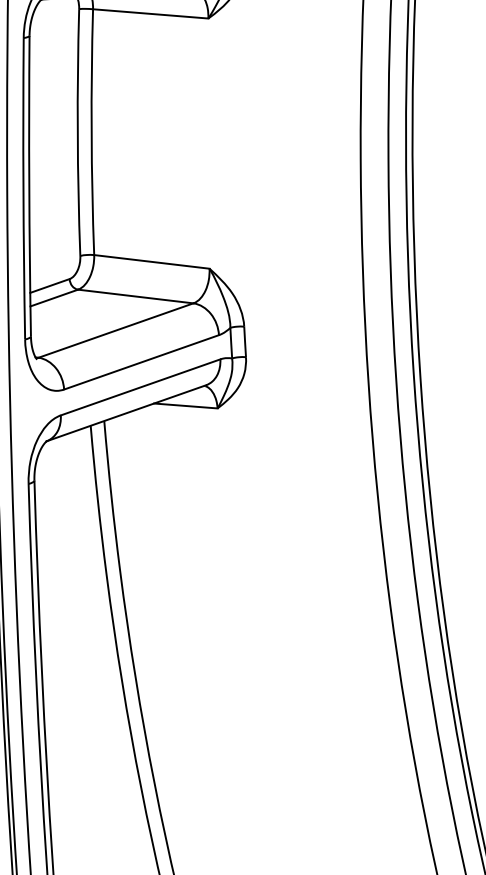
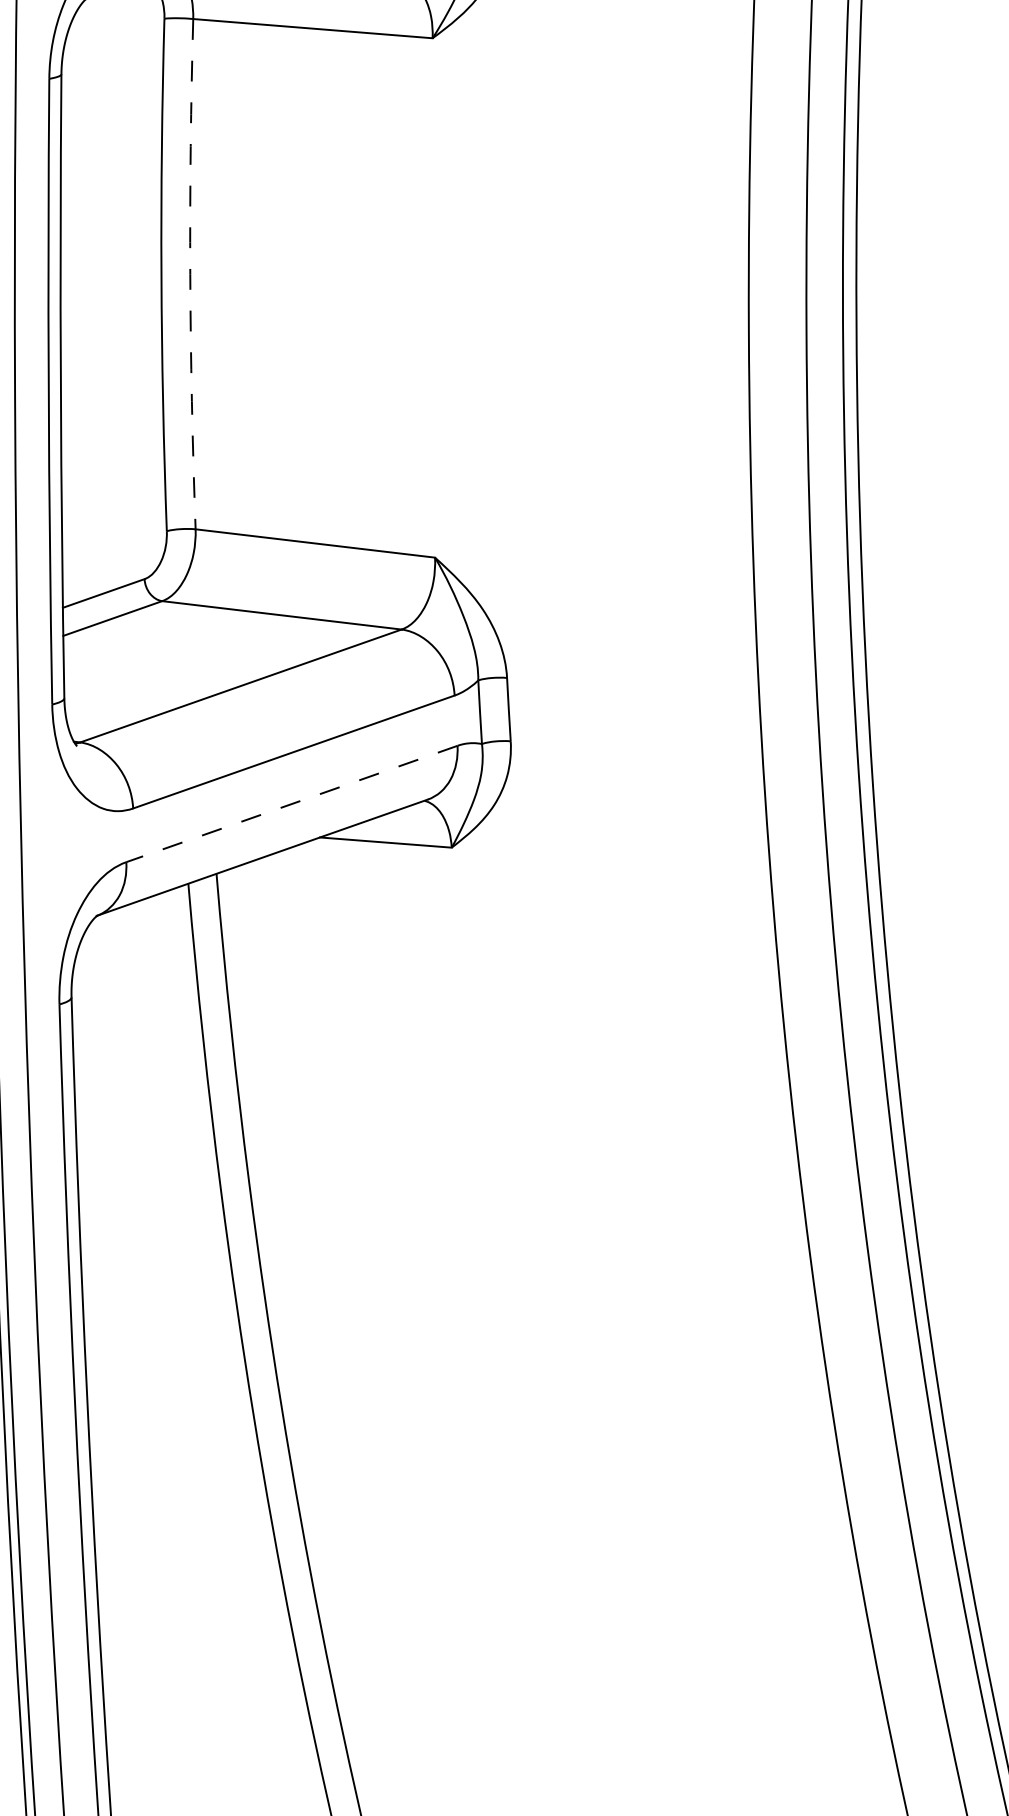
arc: (91, 132) -> (190, 274), solid -> dashed
line: (140, 387) -> (291, 804), solid -> dashed

